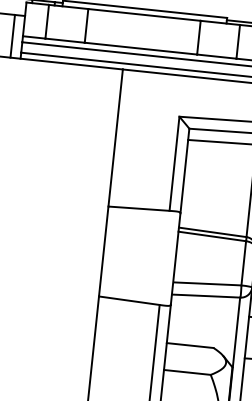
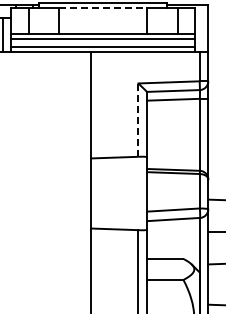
line: (144, 14) -> (103, 7), solid -> dashed
line: (174, 164) -> (138, 120), solid -> dashed

